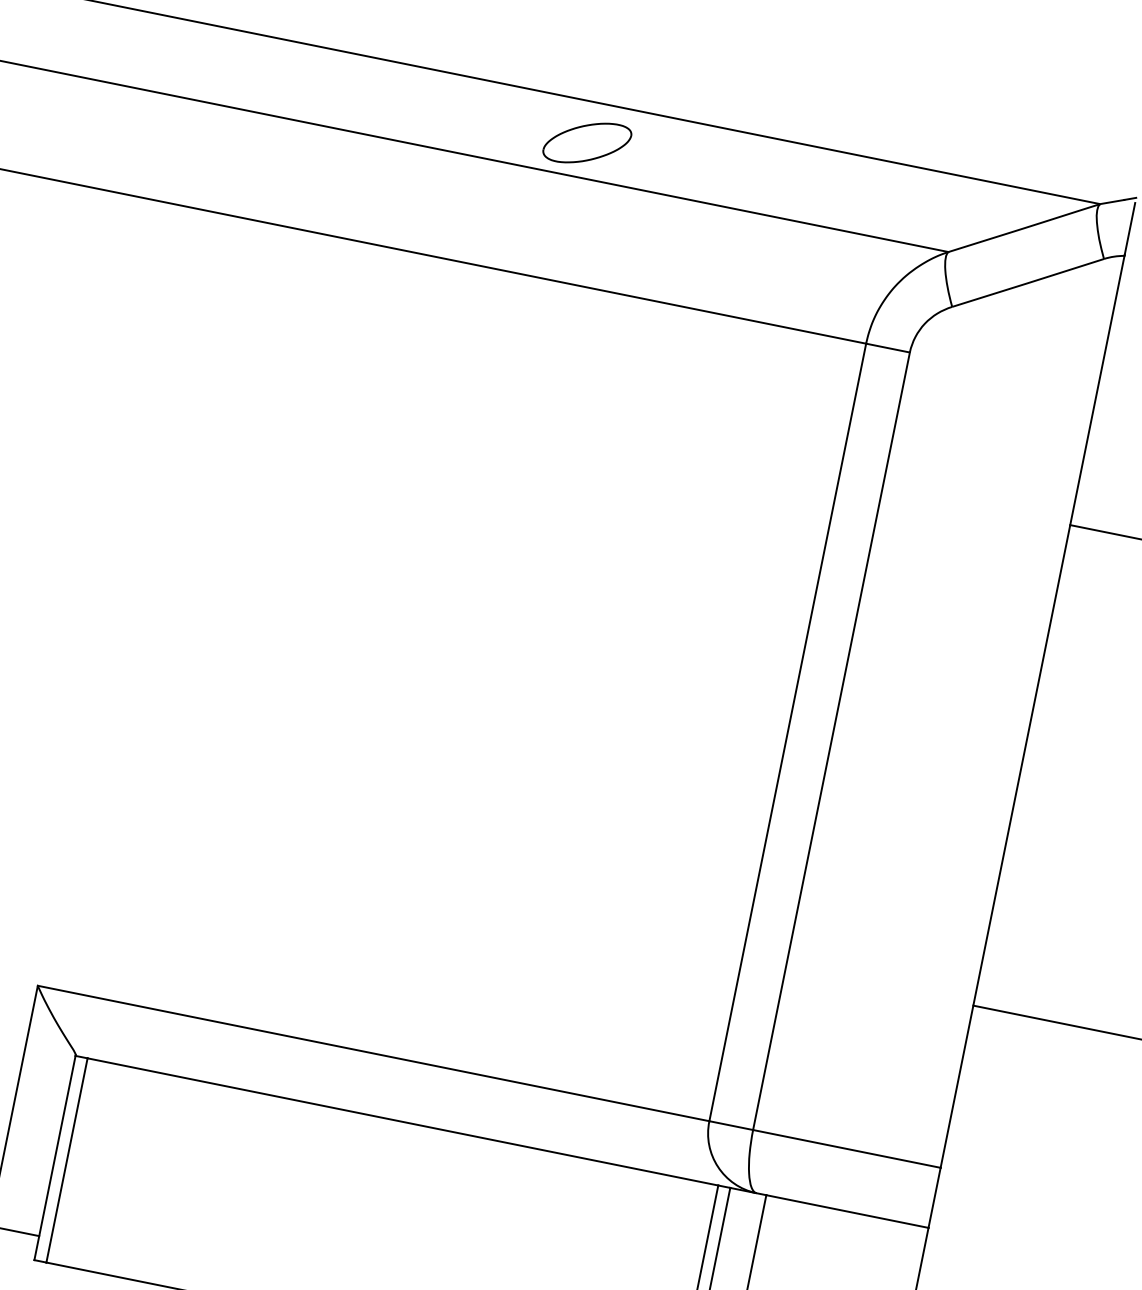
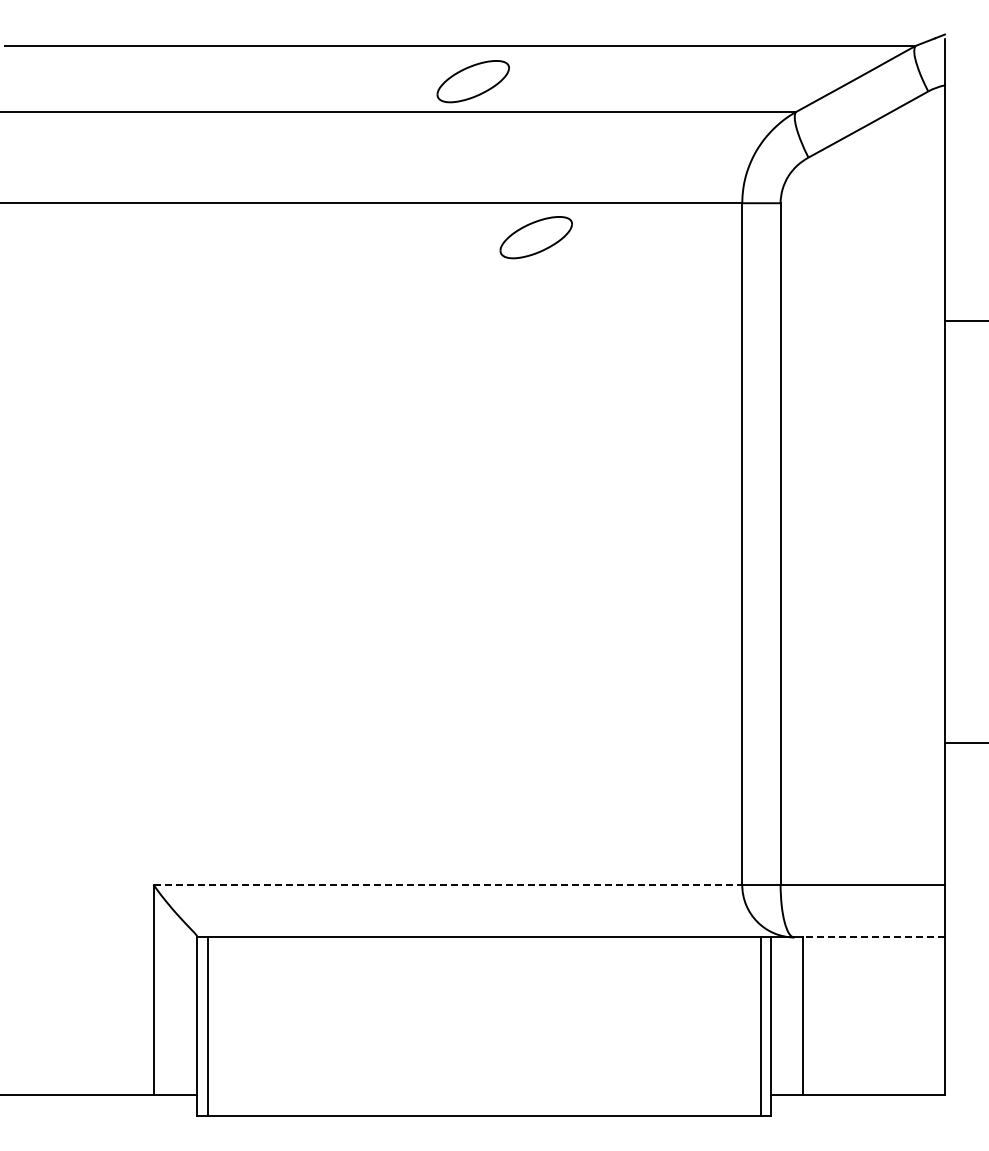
part: (622, 335) -> (535, 237), added
line: (374, 1053) -> (448, 884), solid -> dashed
line: (846, 1211) -> (873, 937), solid -> dashed

